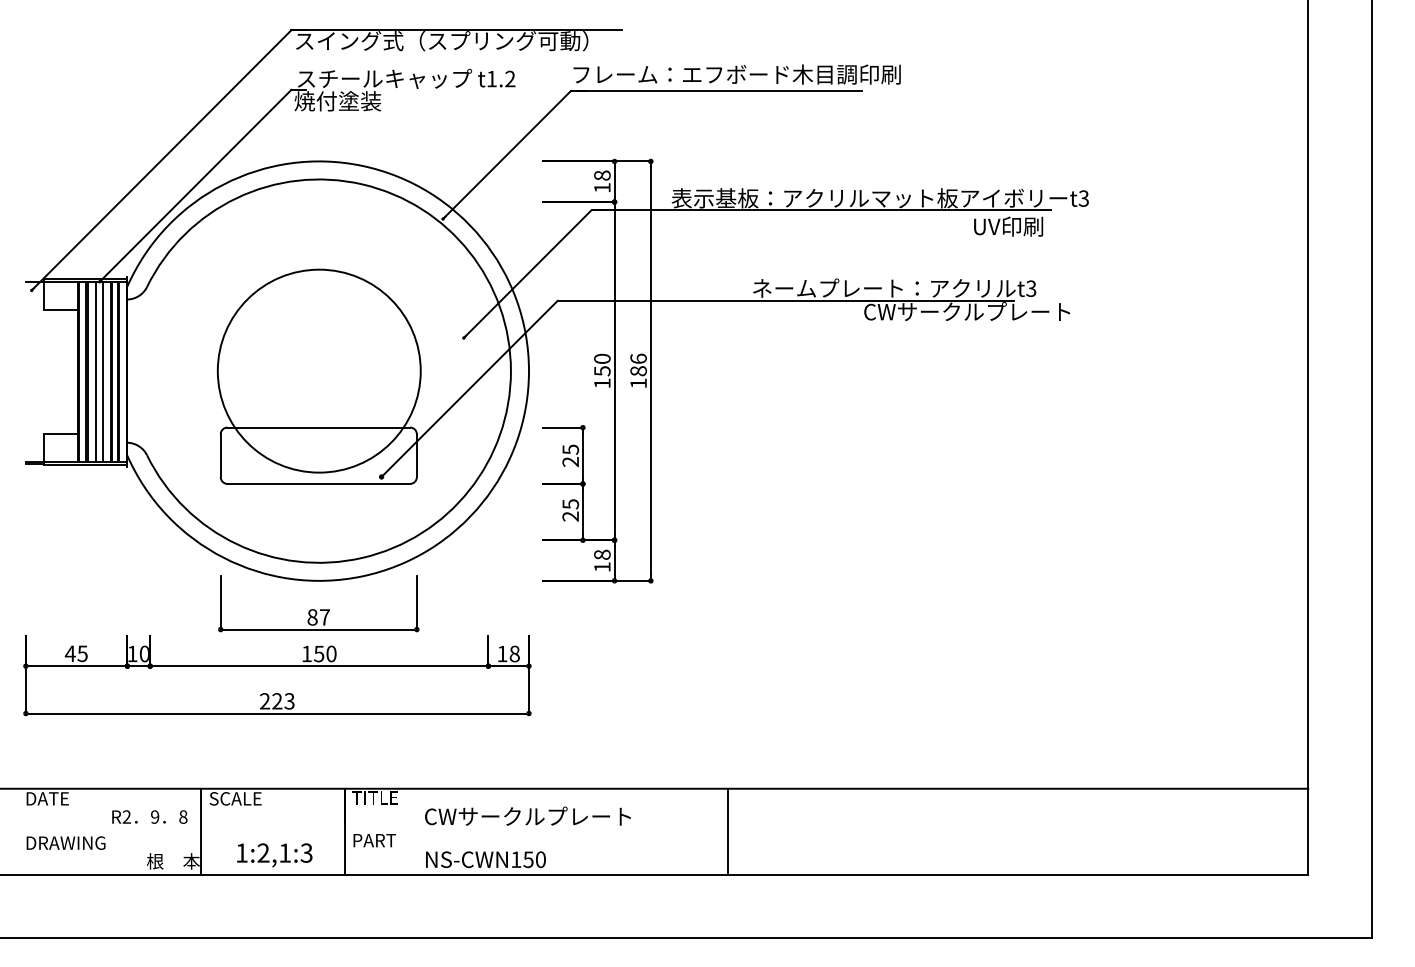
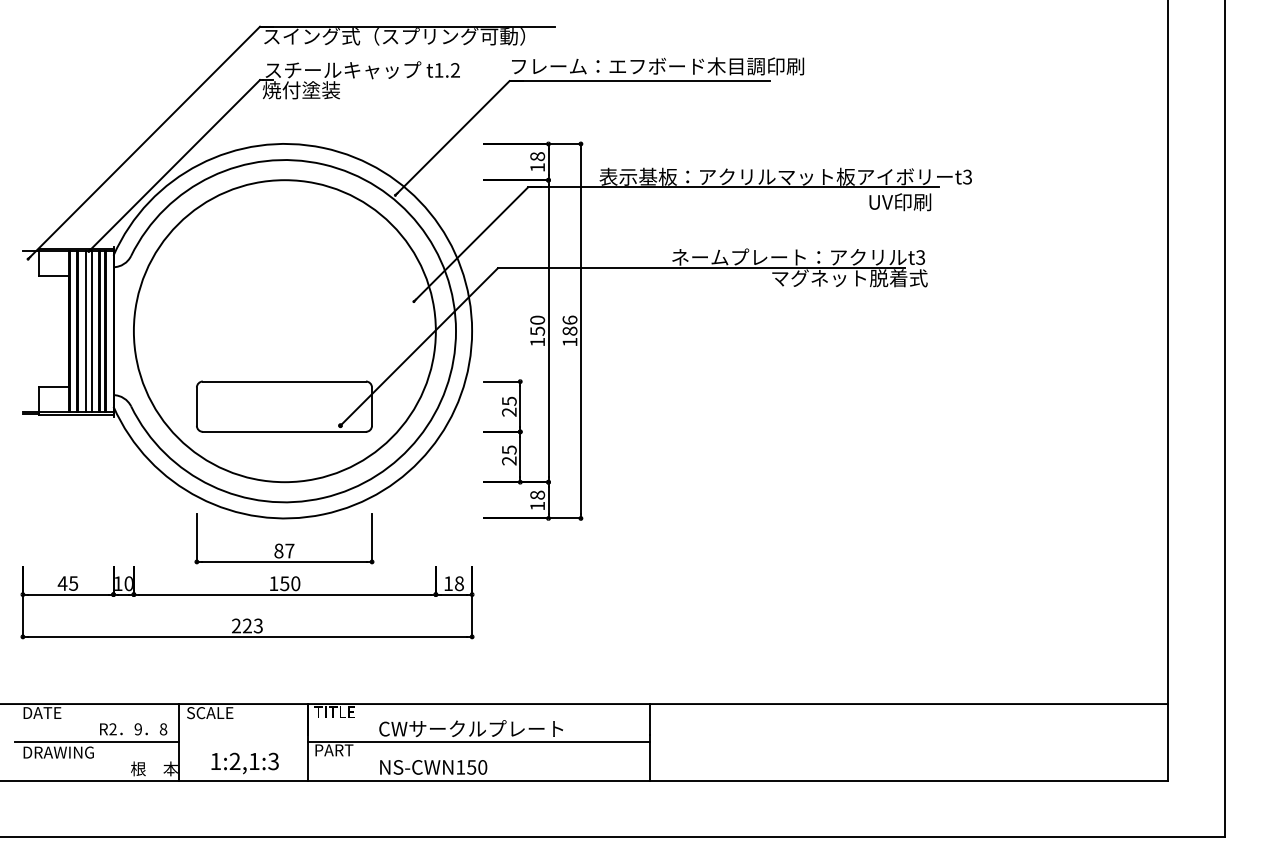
text: (967, 312) -> (863, 278), CWサークルプレート -> マグネット脱着式
circle: (318, 371) -> (284, 331), size x1.67
line: (108, 831) -> (96, 742), added
line: (536, 831) -> (478, 742), added

